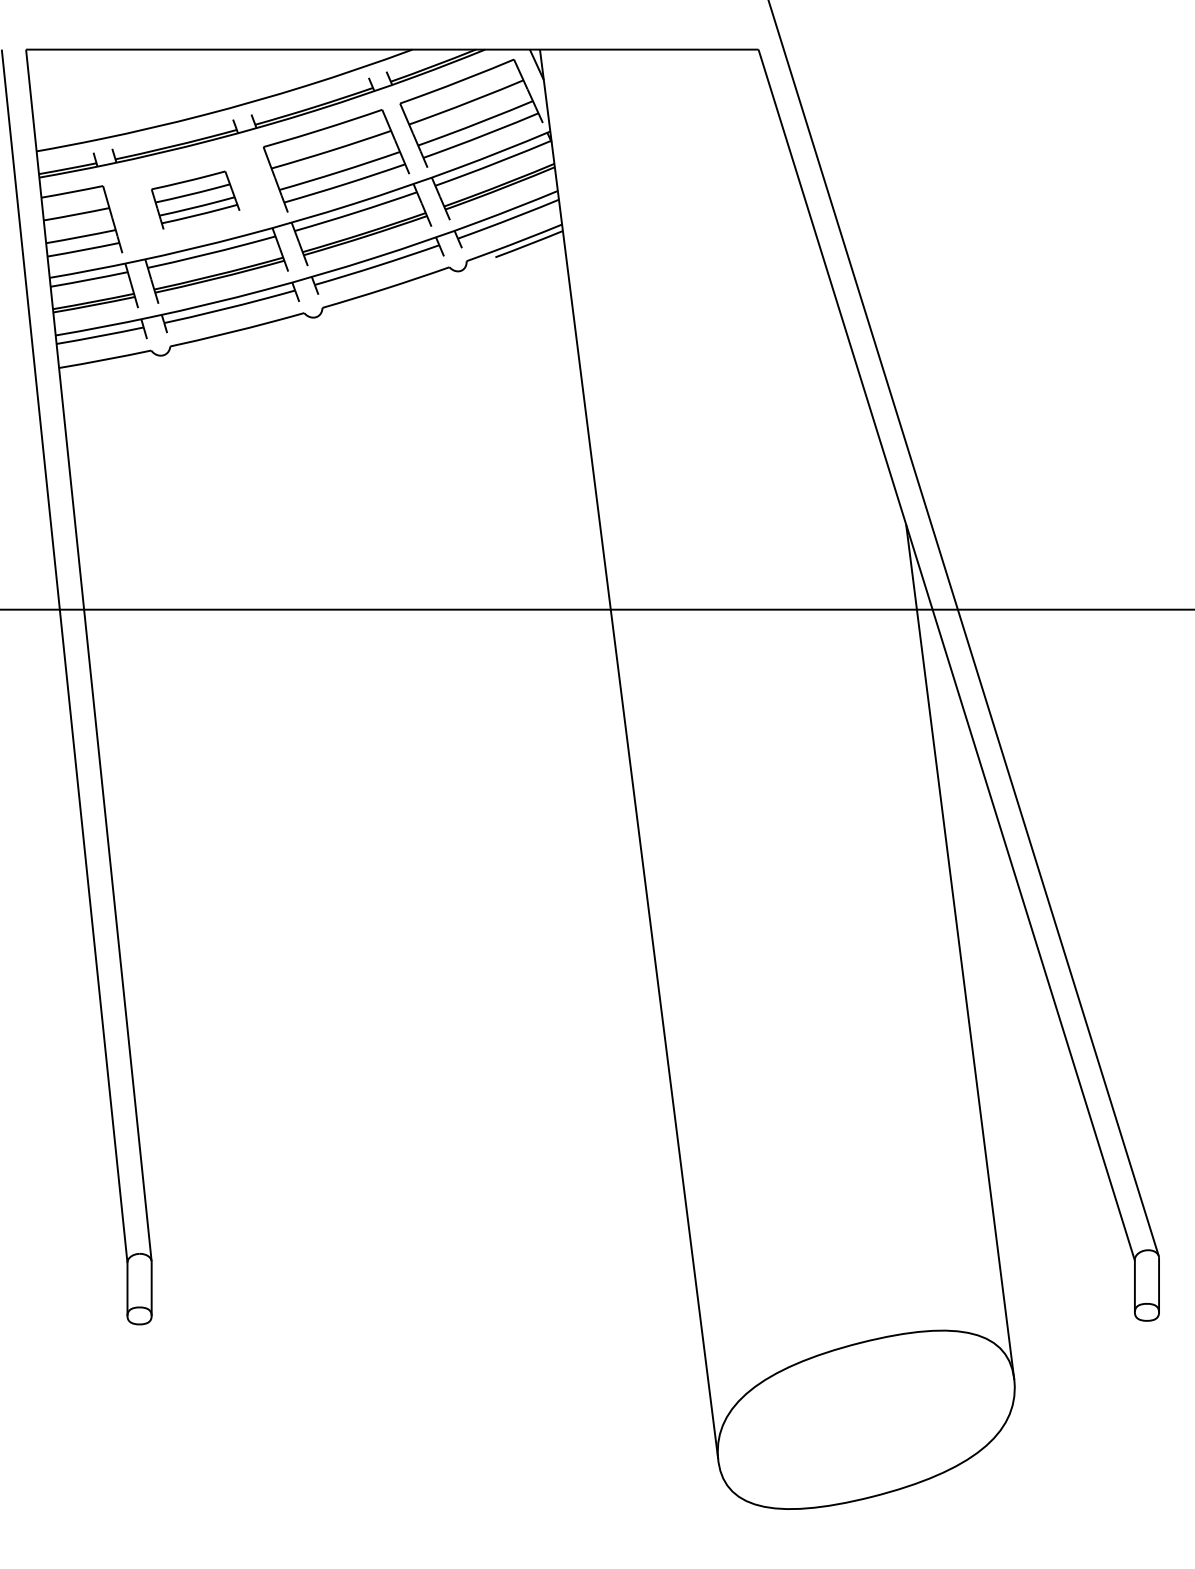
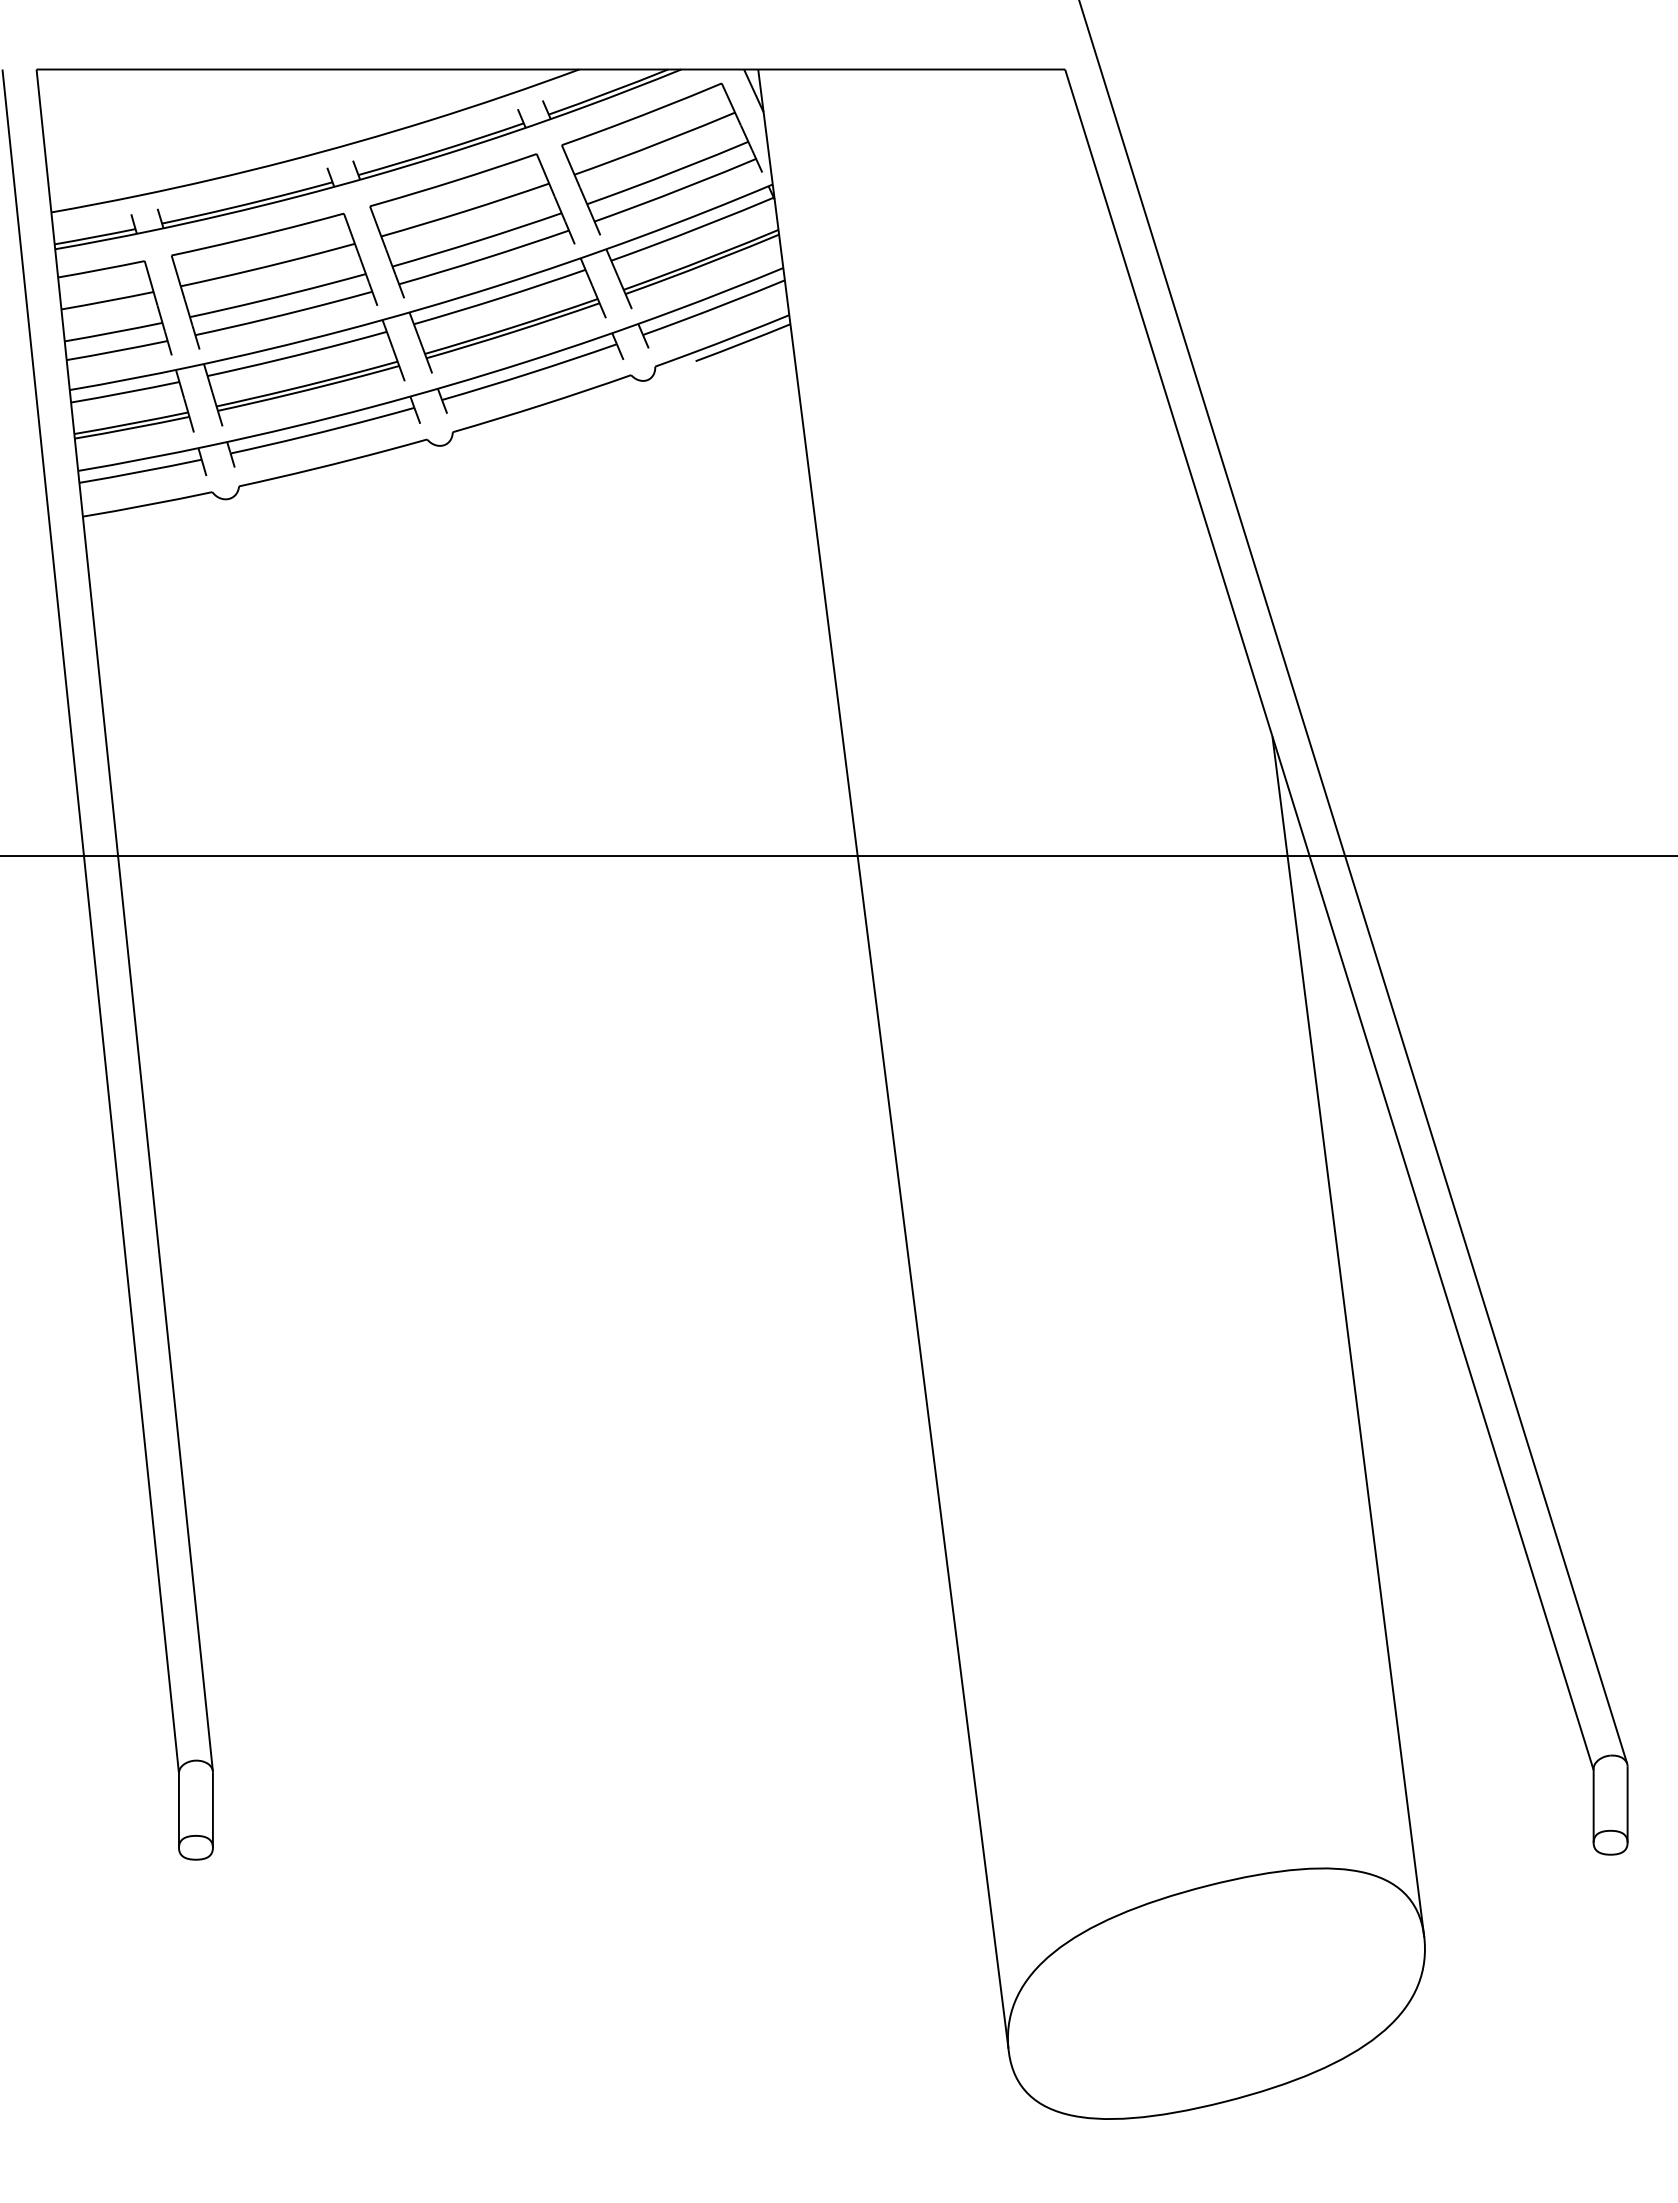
part: (195, 199) -> (274, 280), size x1.67

